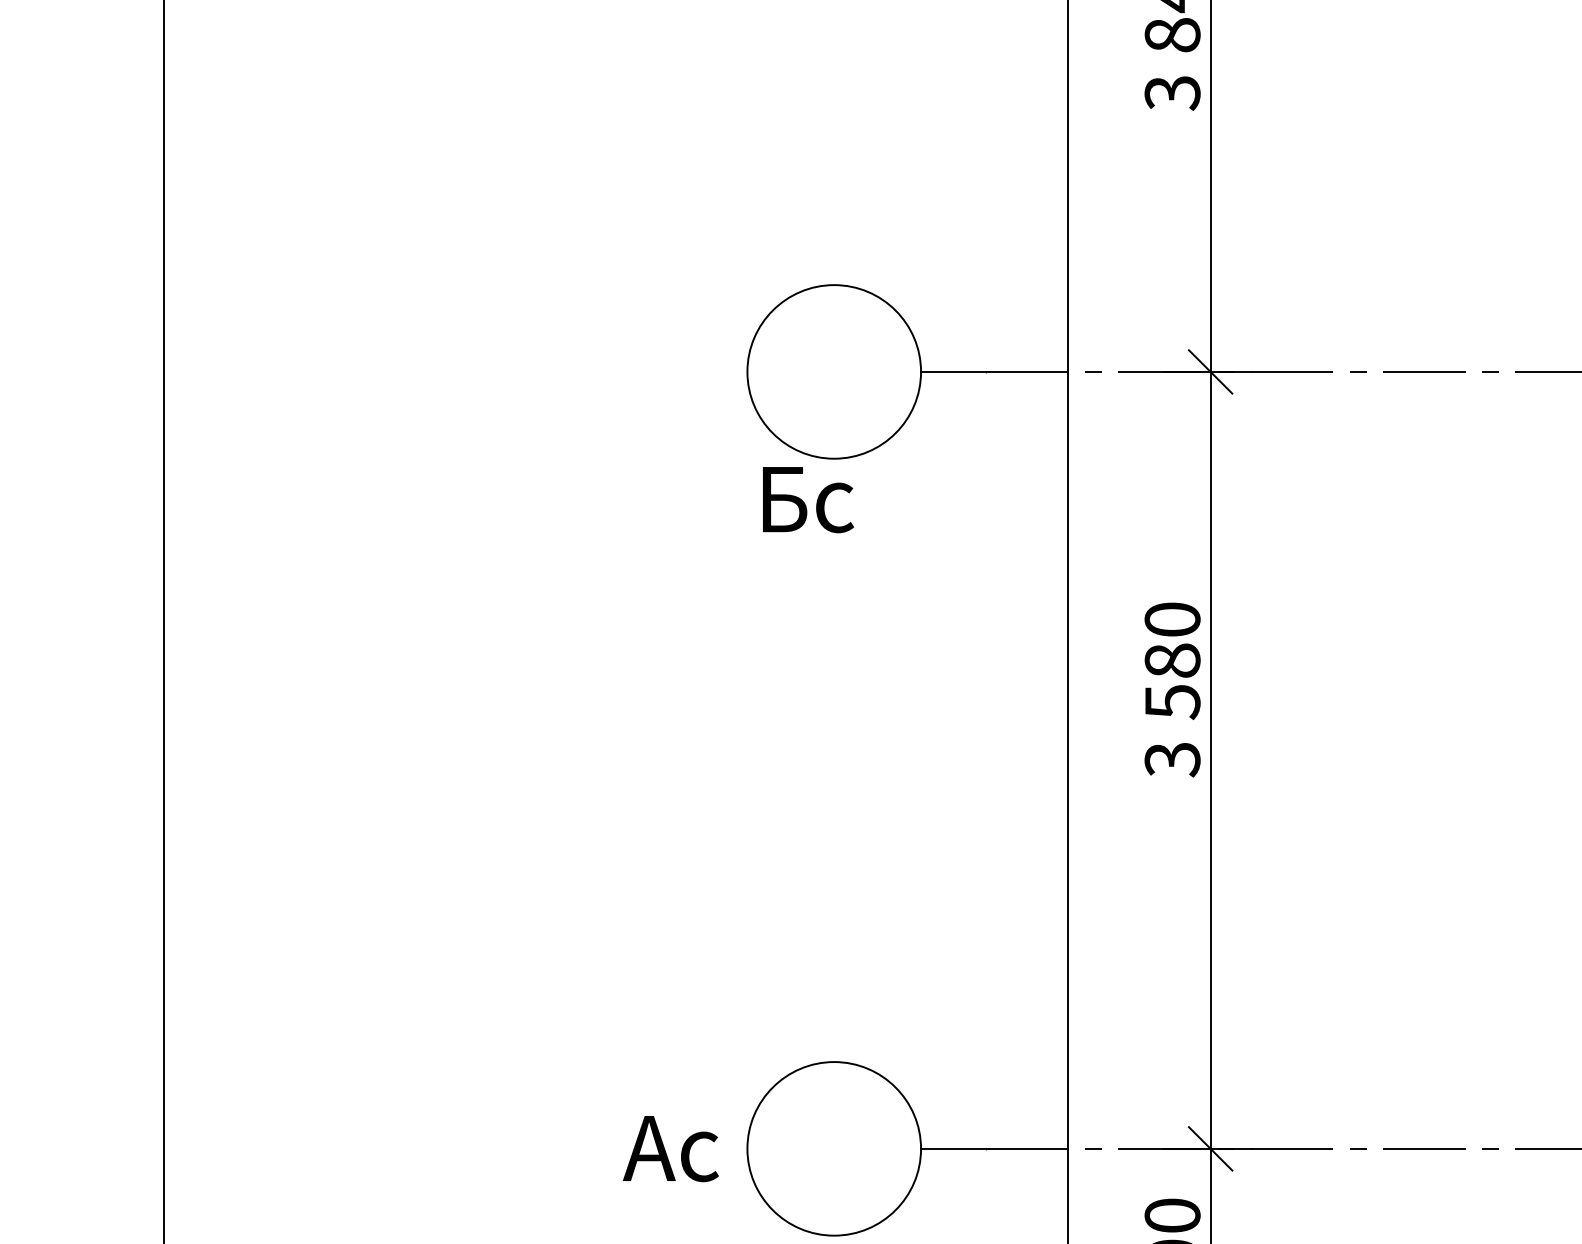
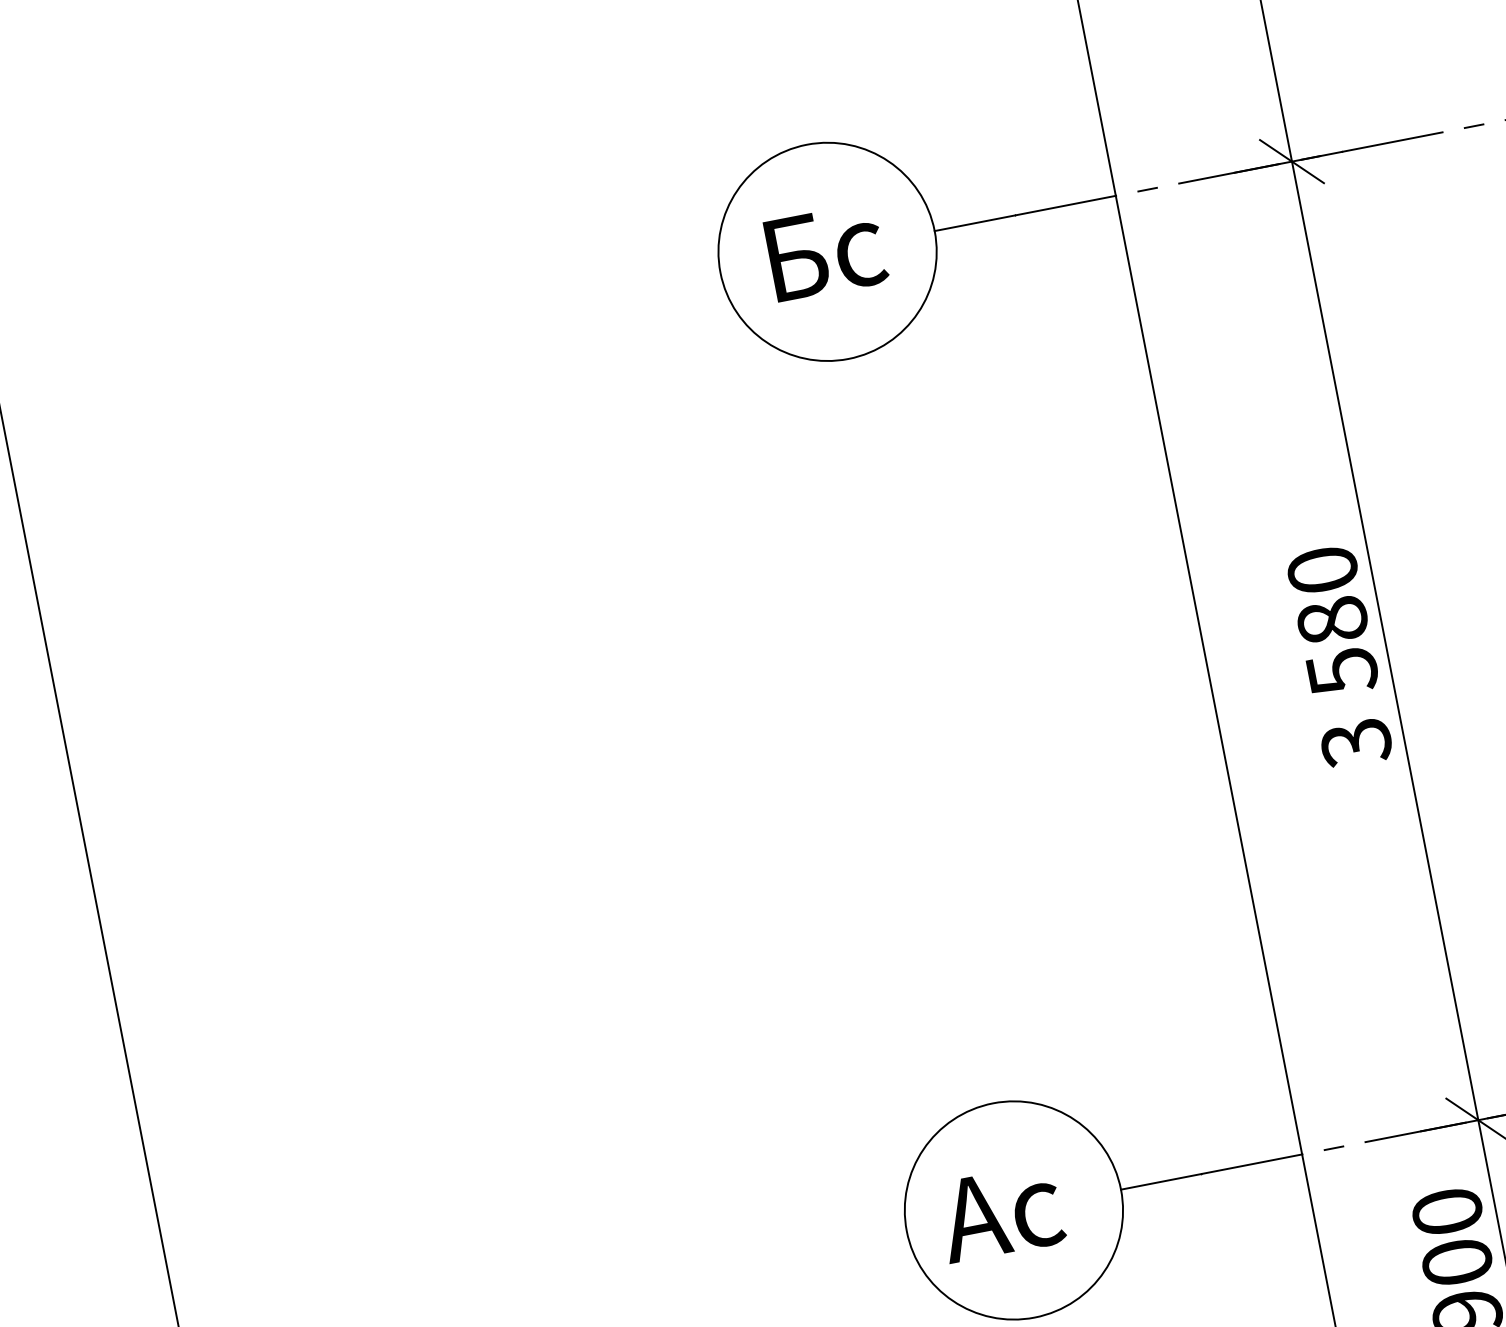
text: (808, 500) -> (826, 252), moved
text: (1172, 689) -> (1339, 656), moved
text: (670, 1149) -> (1000, 1213), moved

